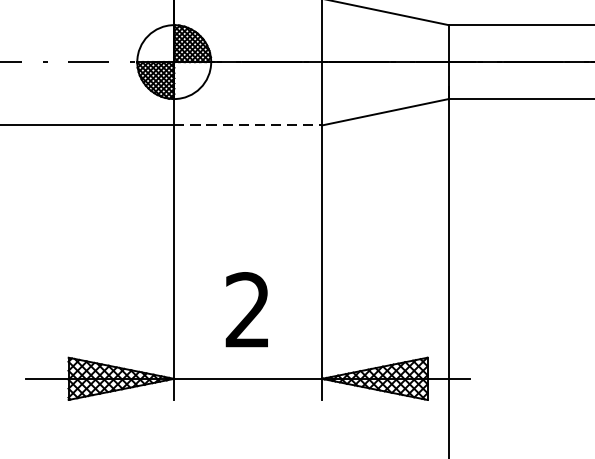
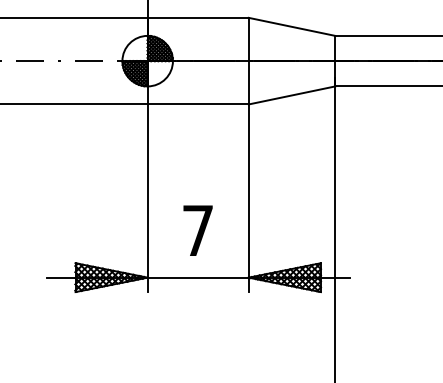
line: (248, 125) -> (198, 104), dashed -> solid
text: (247, 308) -> (197, 229), 2 -> 7

